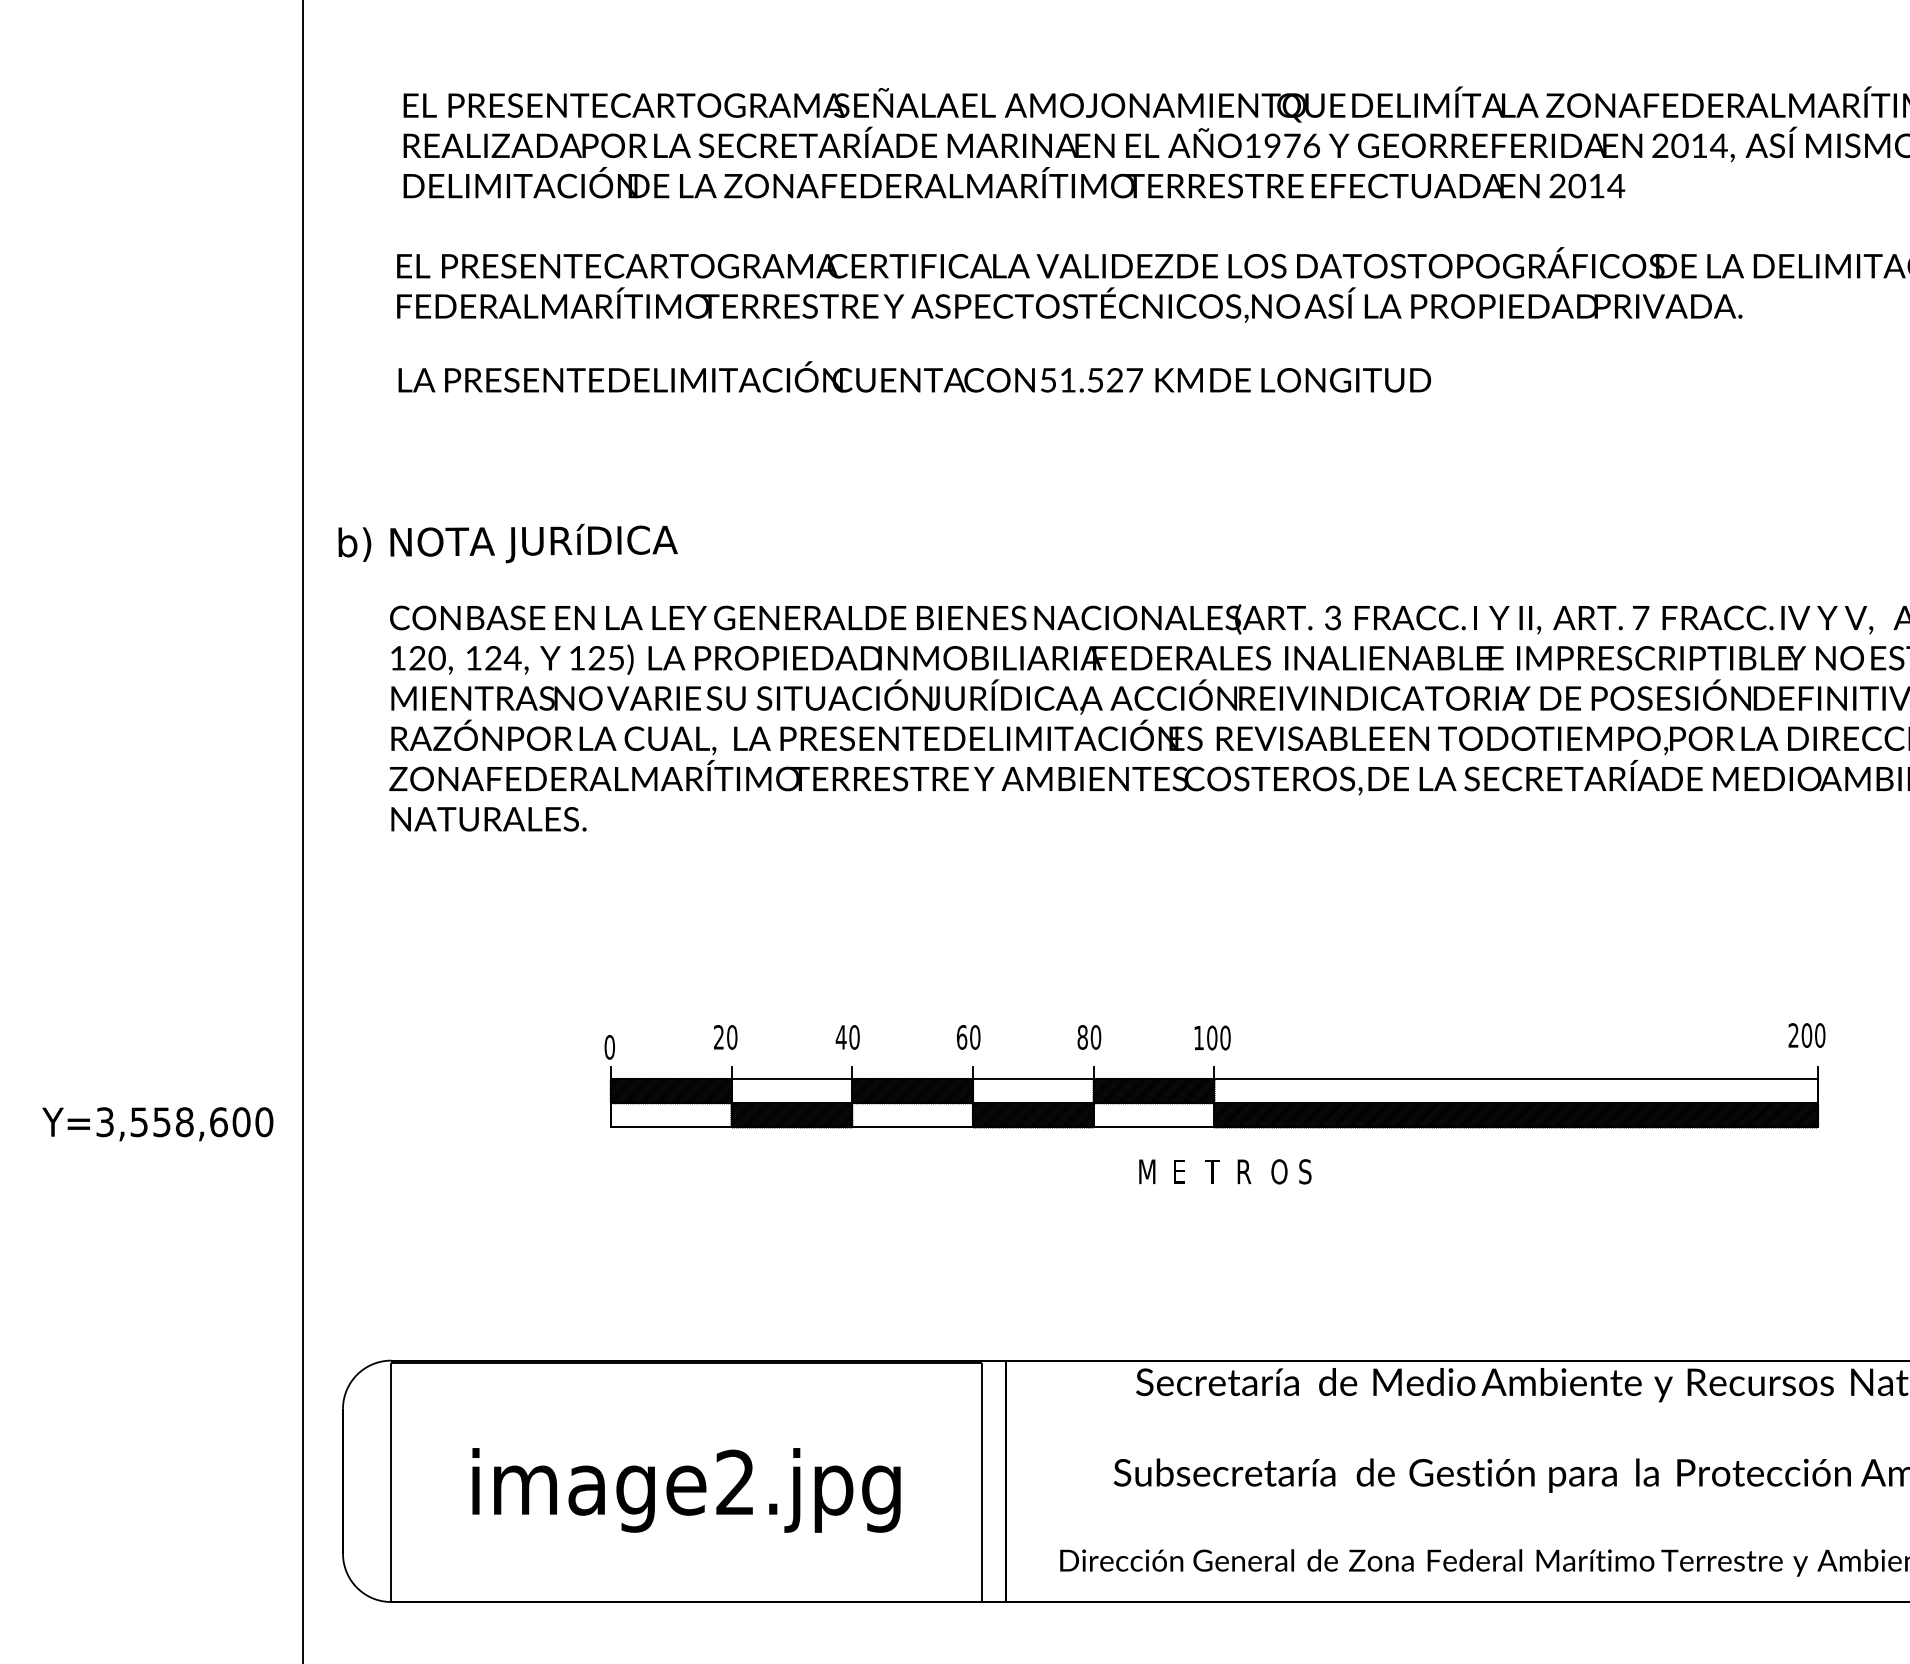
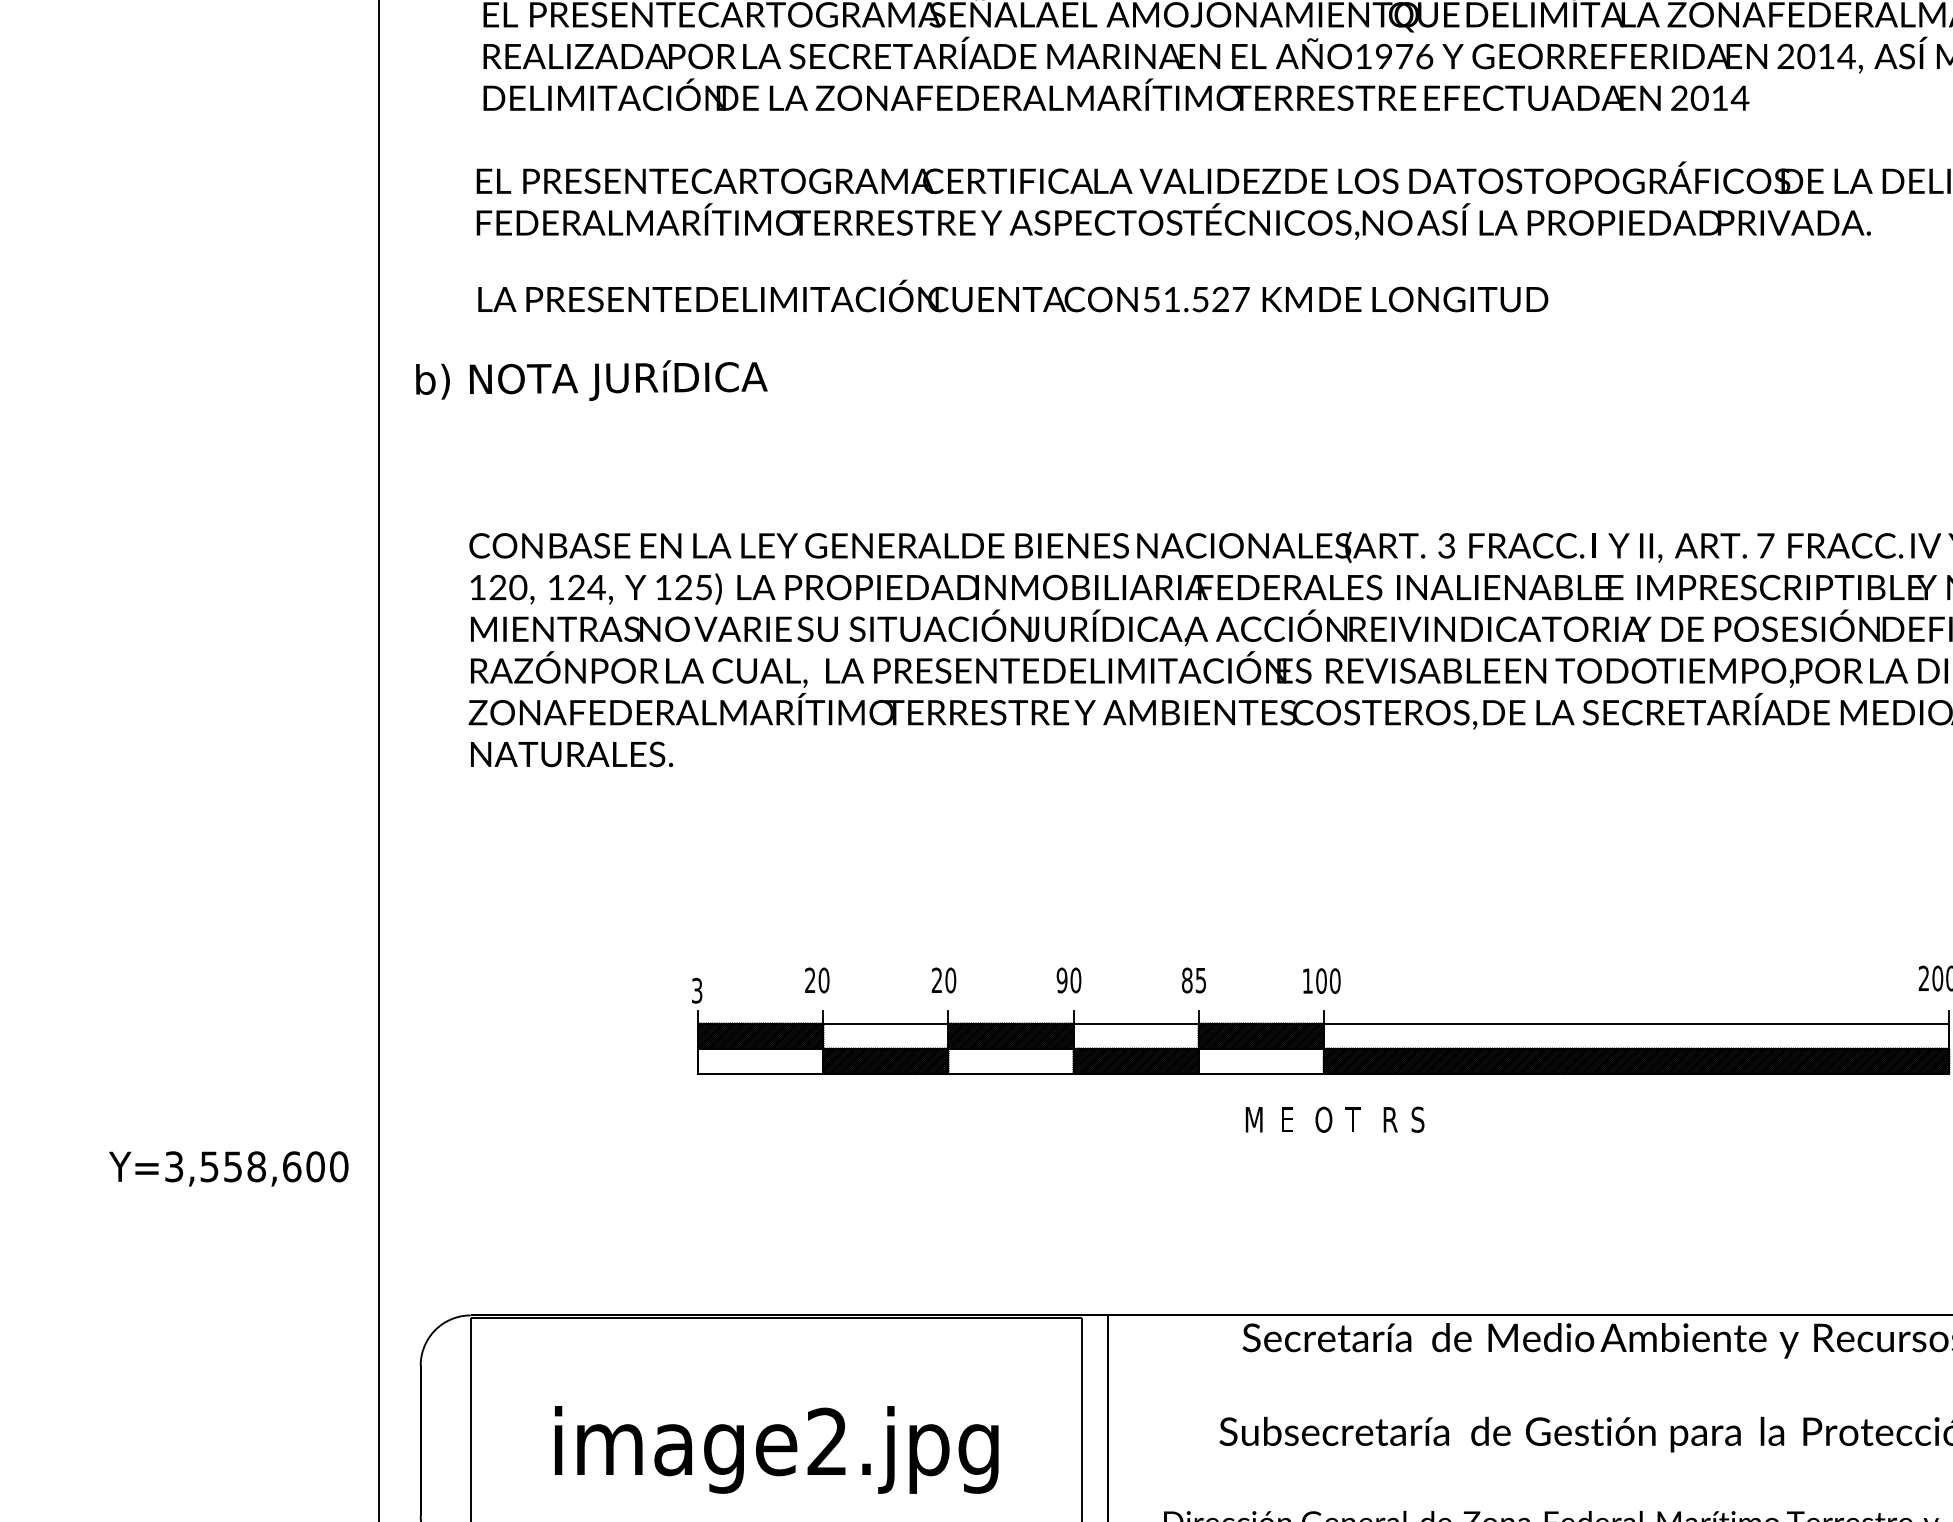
text: (507, 543) -> (591, 380), moved
text: (840, 1037) -> (936, 980), 40 -> 20
text: (961, 1037) -> (1061, 980), 60 -> 90
text: (1095, 1037) -> (1200, 980), 80 -> 85
text: (609, 1047) -> (696, 990), 0 -> 3
text: (157, 1124) -> (228, 1169), moved
text: (1213, 1171) -> (1322, 1119), T -> O
text: (1243, 1171) -> (1353, 1119), R -> T
text: (1279, 1171) -> (1391, 1119), O -> R

